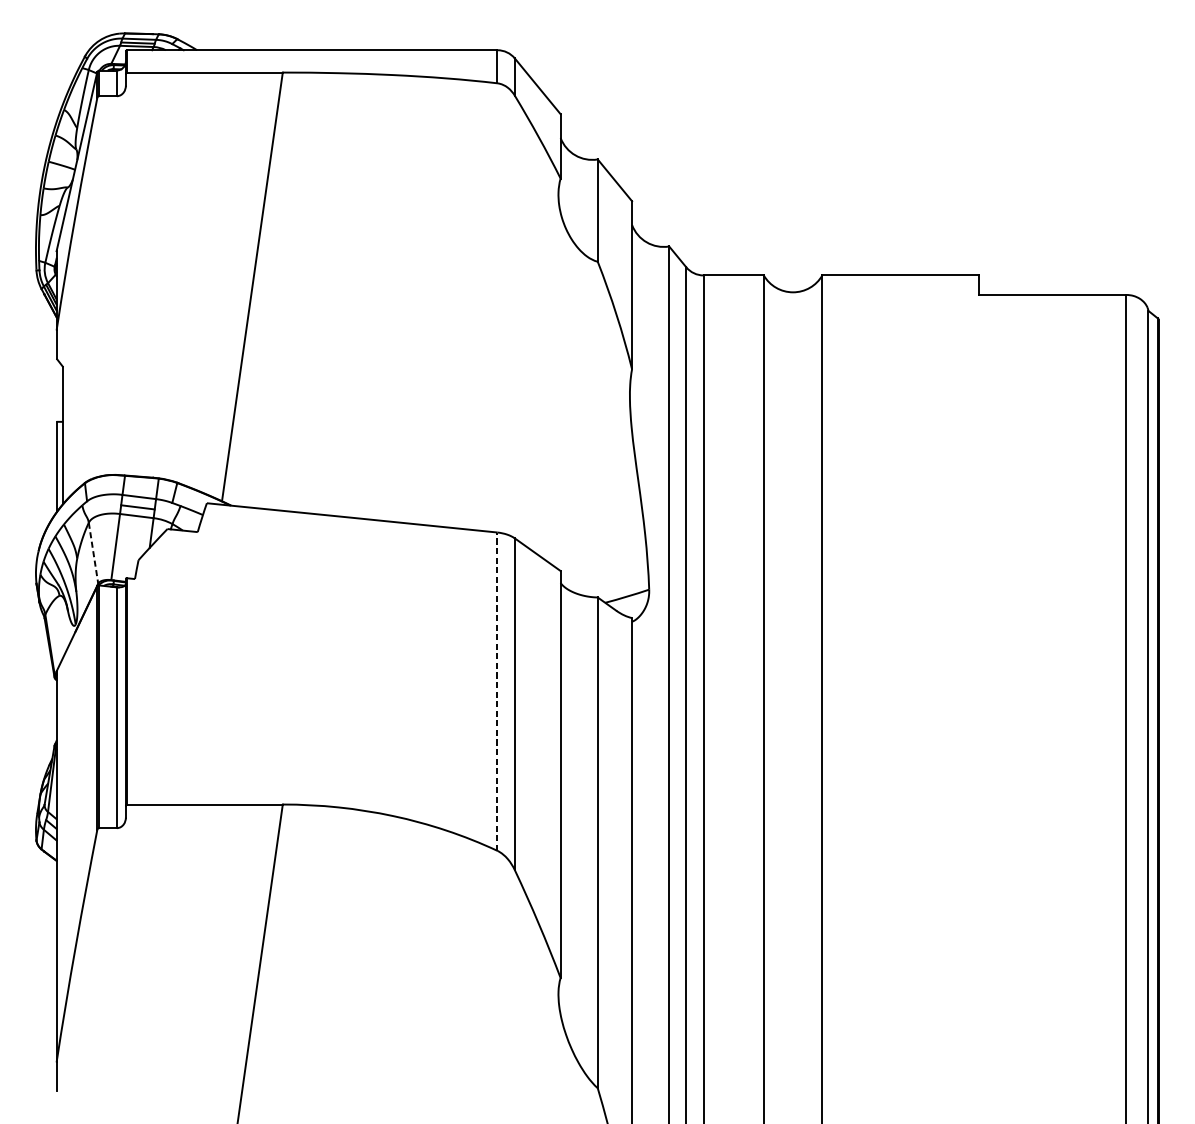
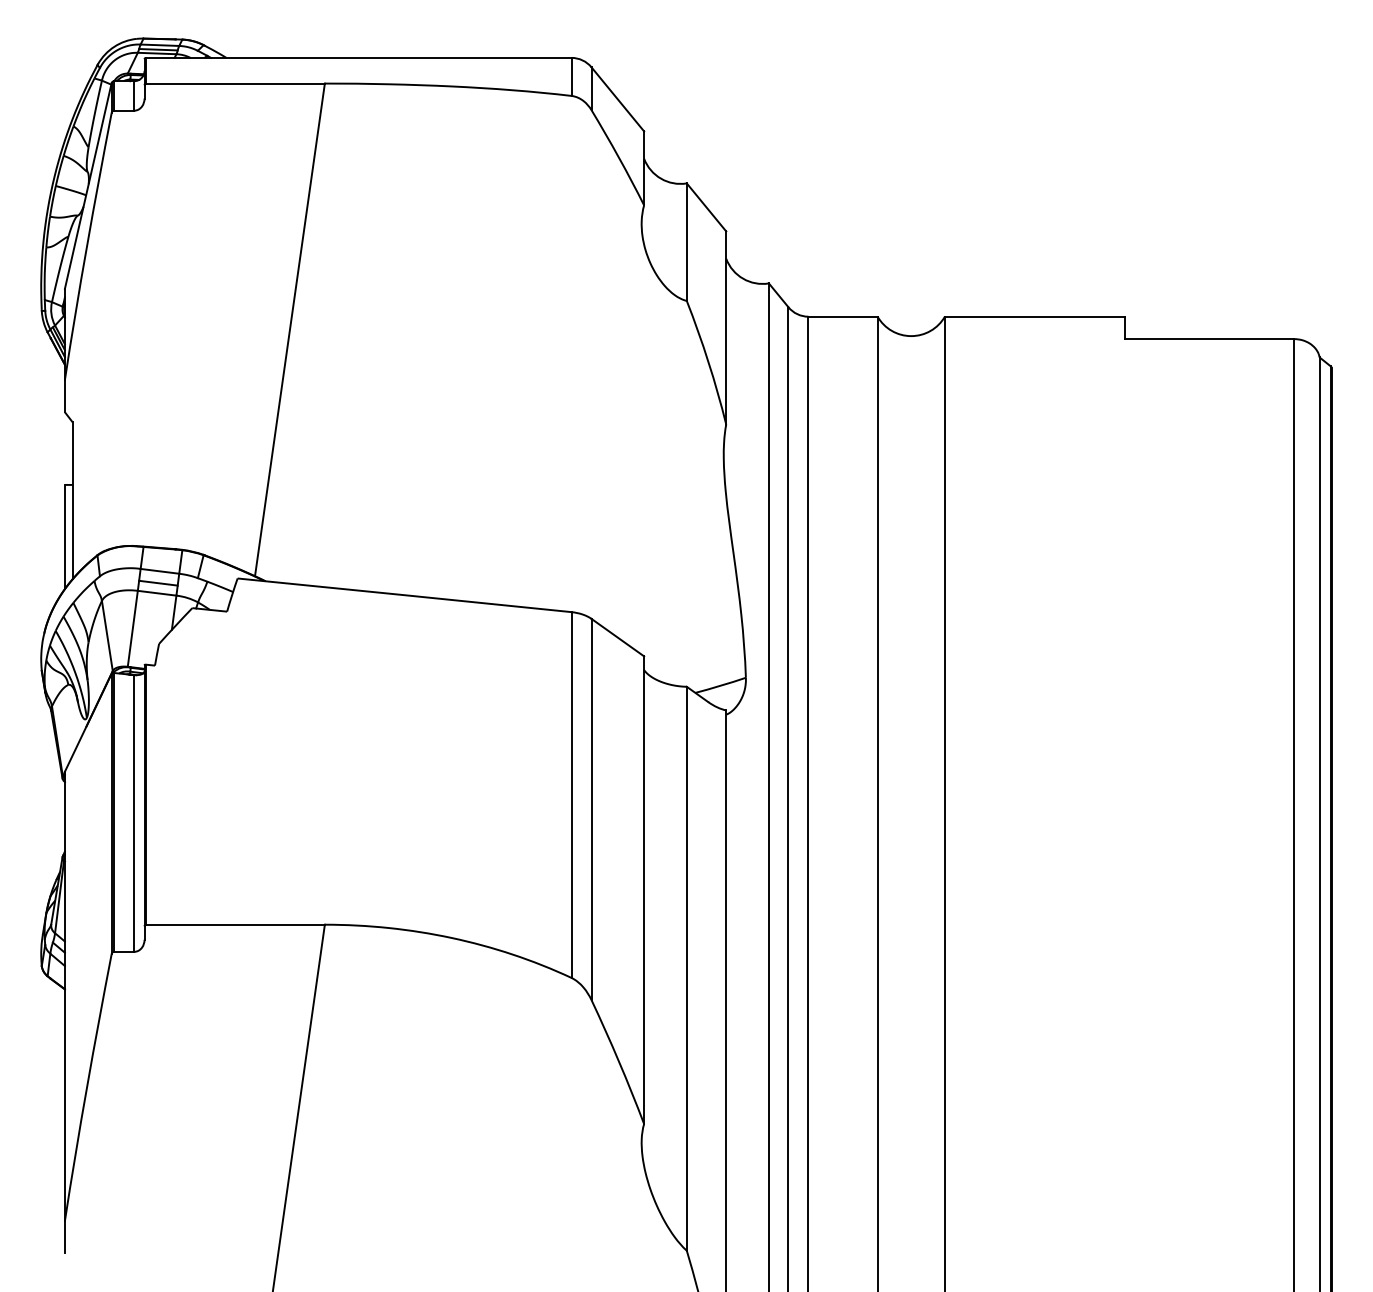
line: (93, 553) -> (107, 636), dashed -> solid
line: (497, 692) -> (571, 795), dashed -> solid

